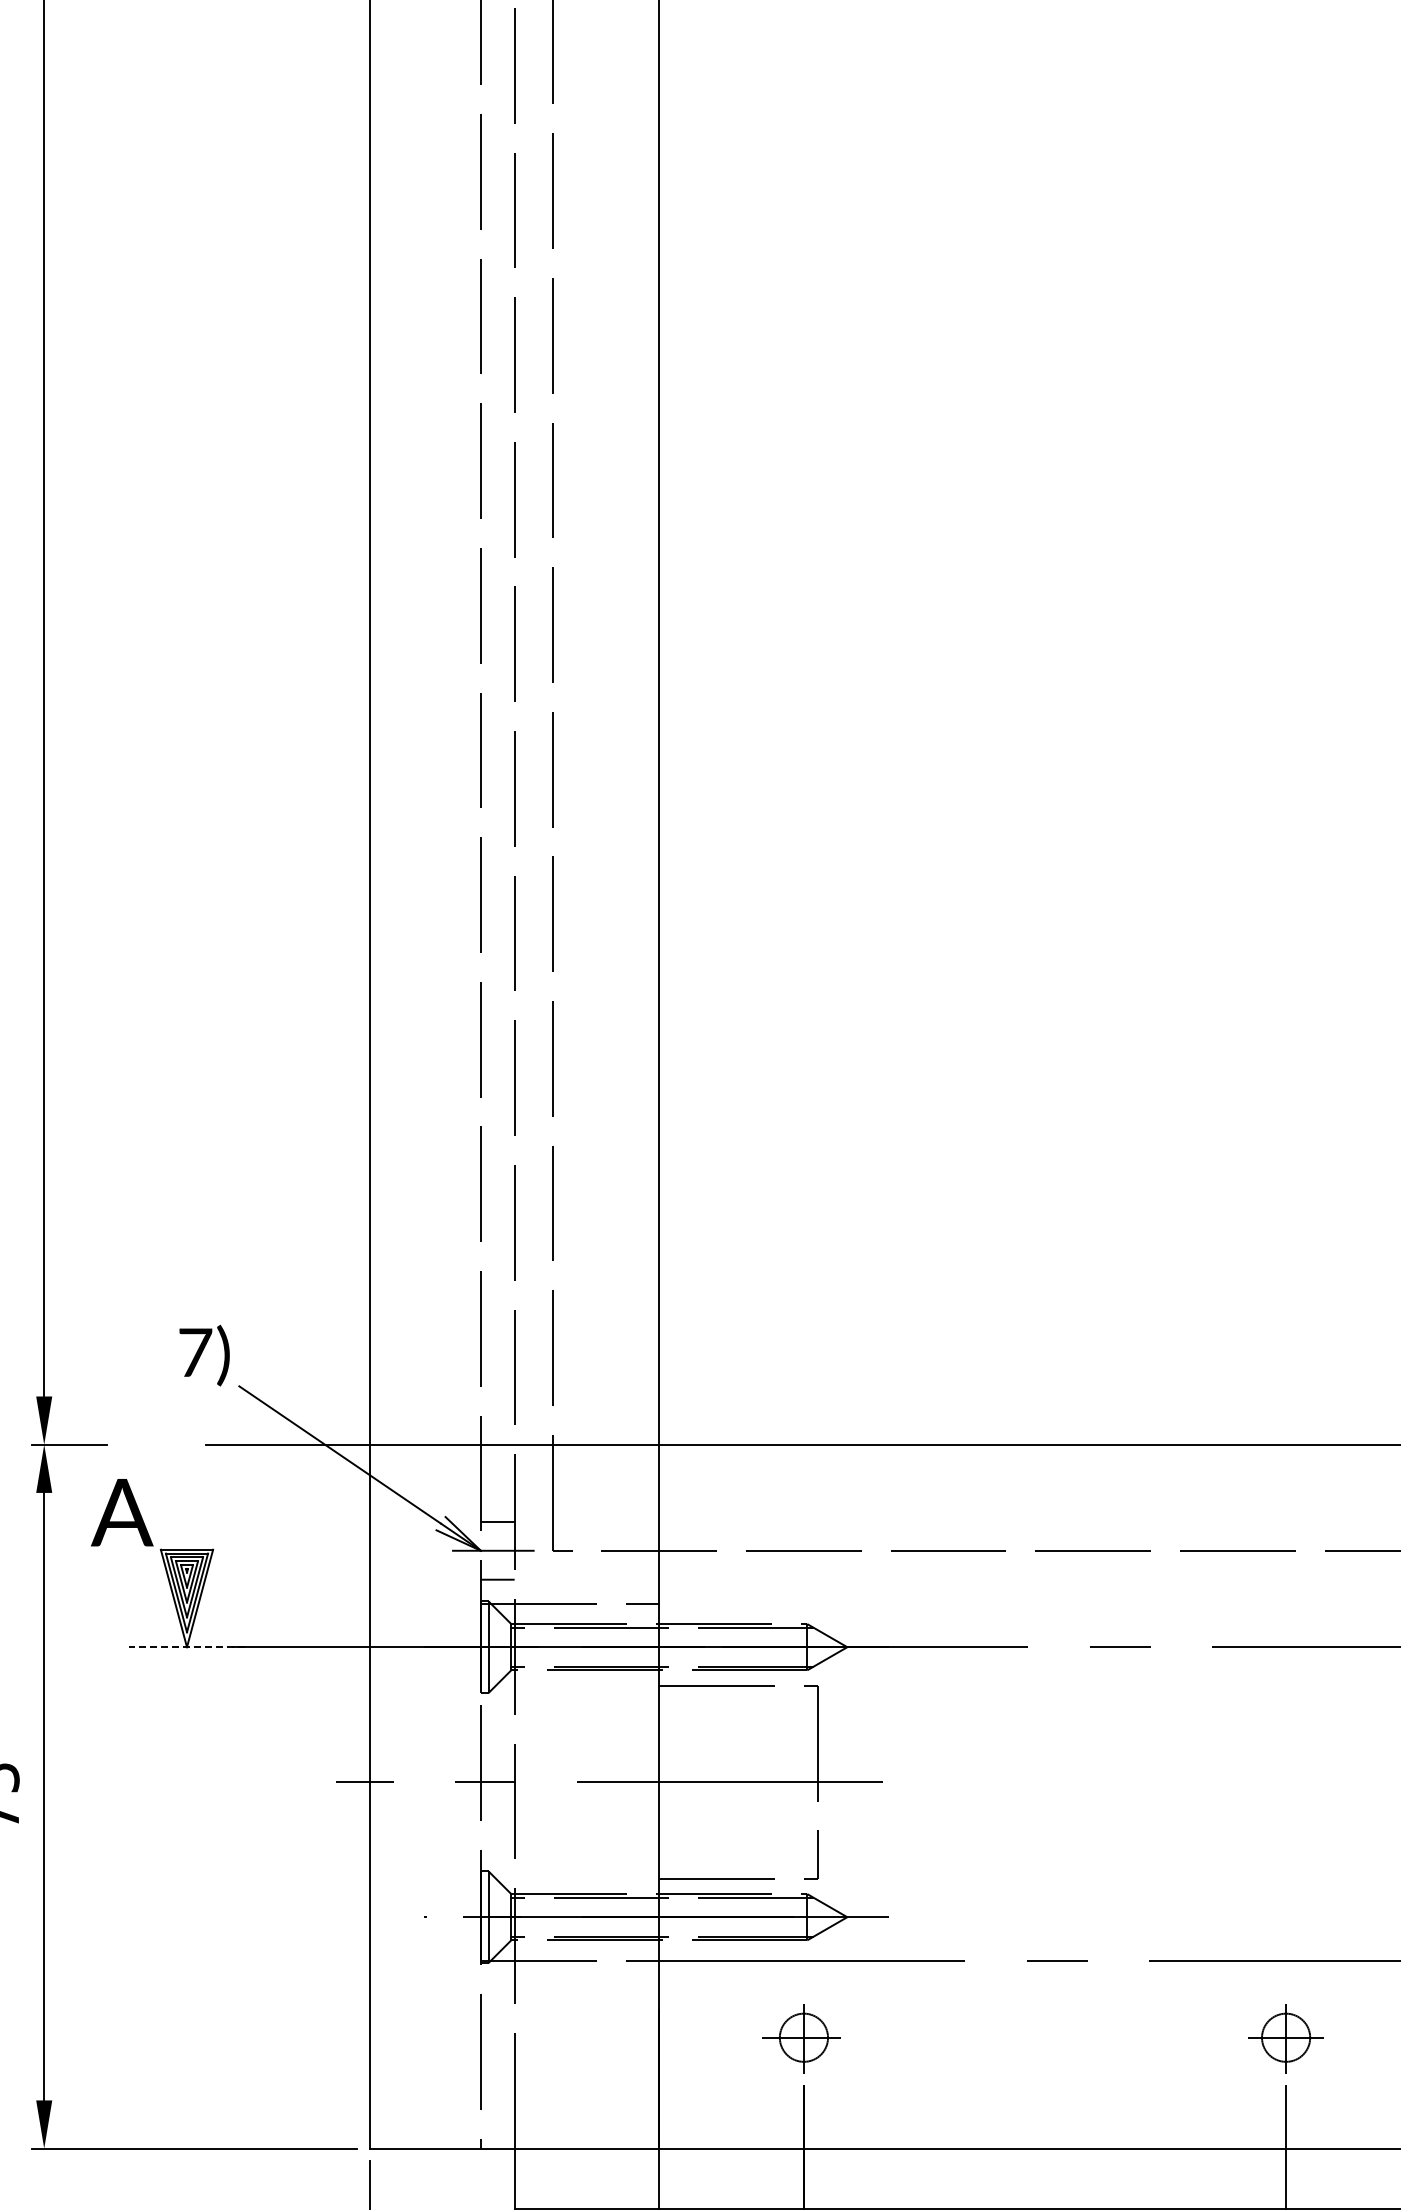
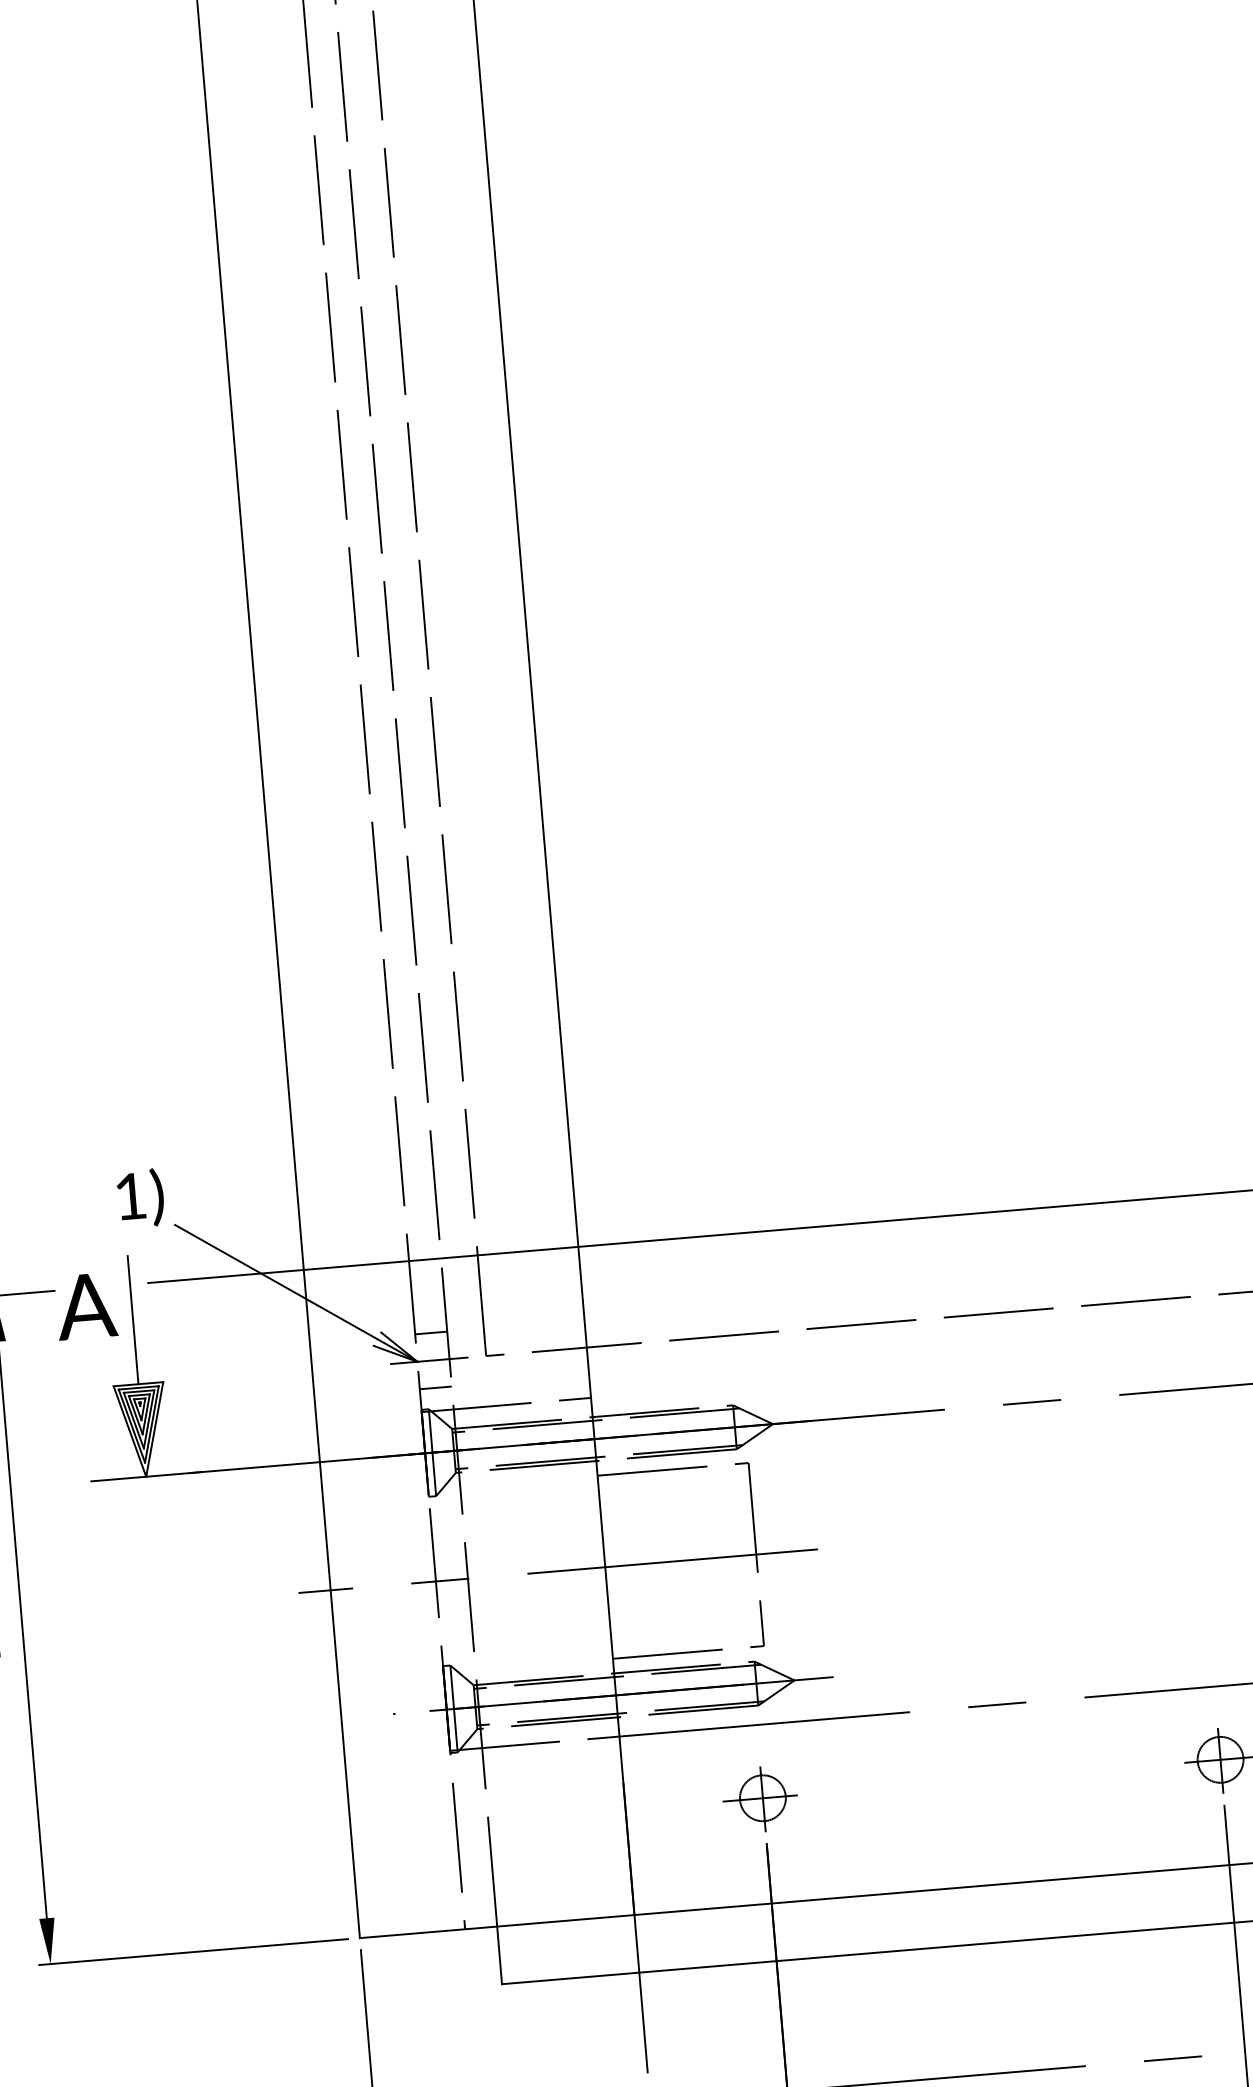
text: (195, 1352) -> (130, 1196), 7) -> 1)
line: (187, 1481) -> (133, 1319), added
text: (122, 1512) -> (86, 1306), moved
line: (187, 1647) -> (146, 1476), dashed -> solid

